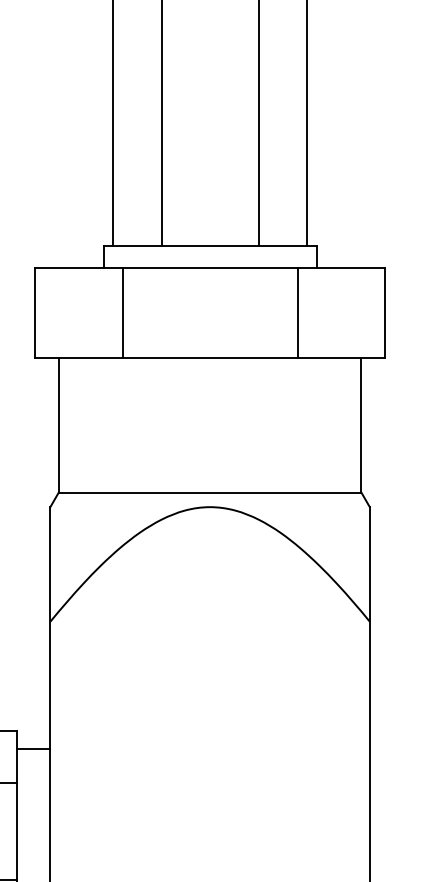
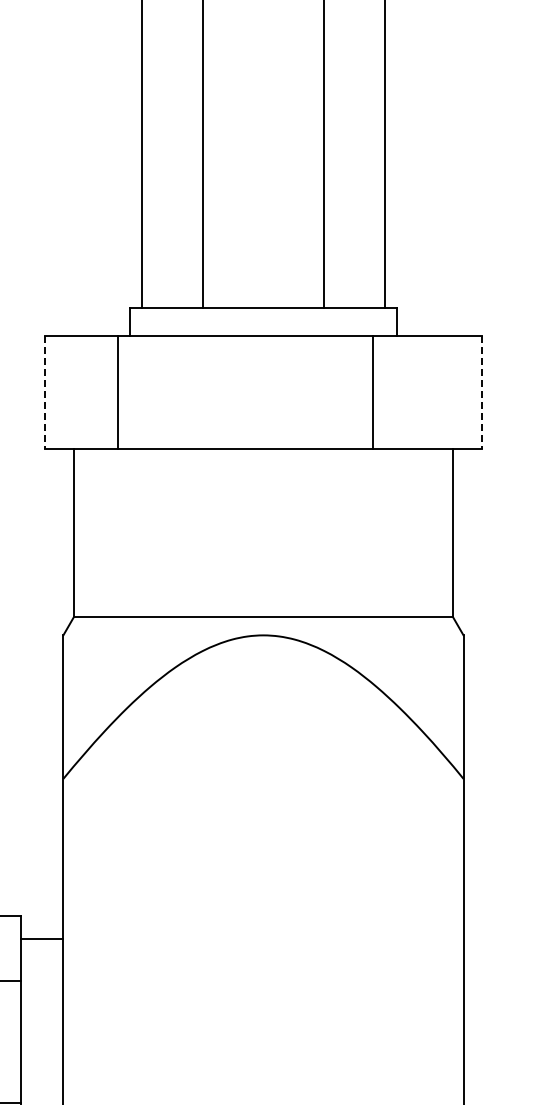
line: (35, 313) -> (44, 392), solid -> dashed
line: (123, 313) -> (118, 392), moved
line: (384, 313) -> (482, 392), solid -> dashed

